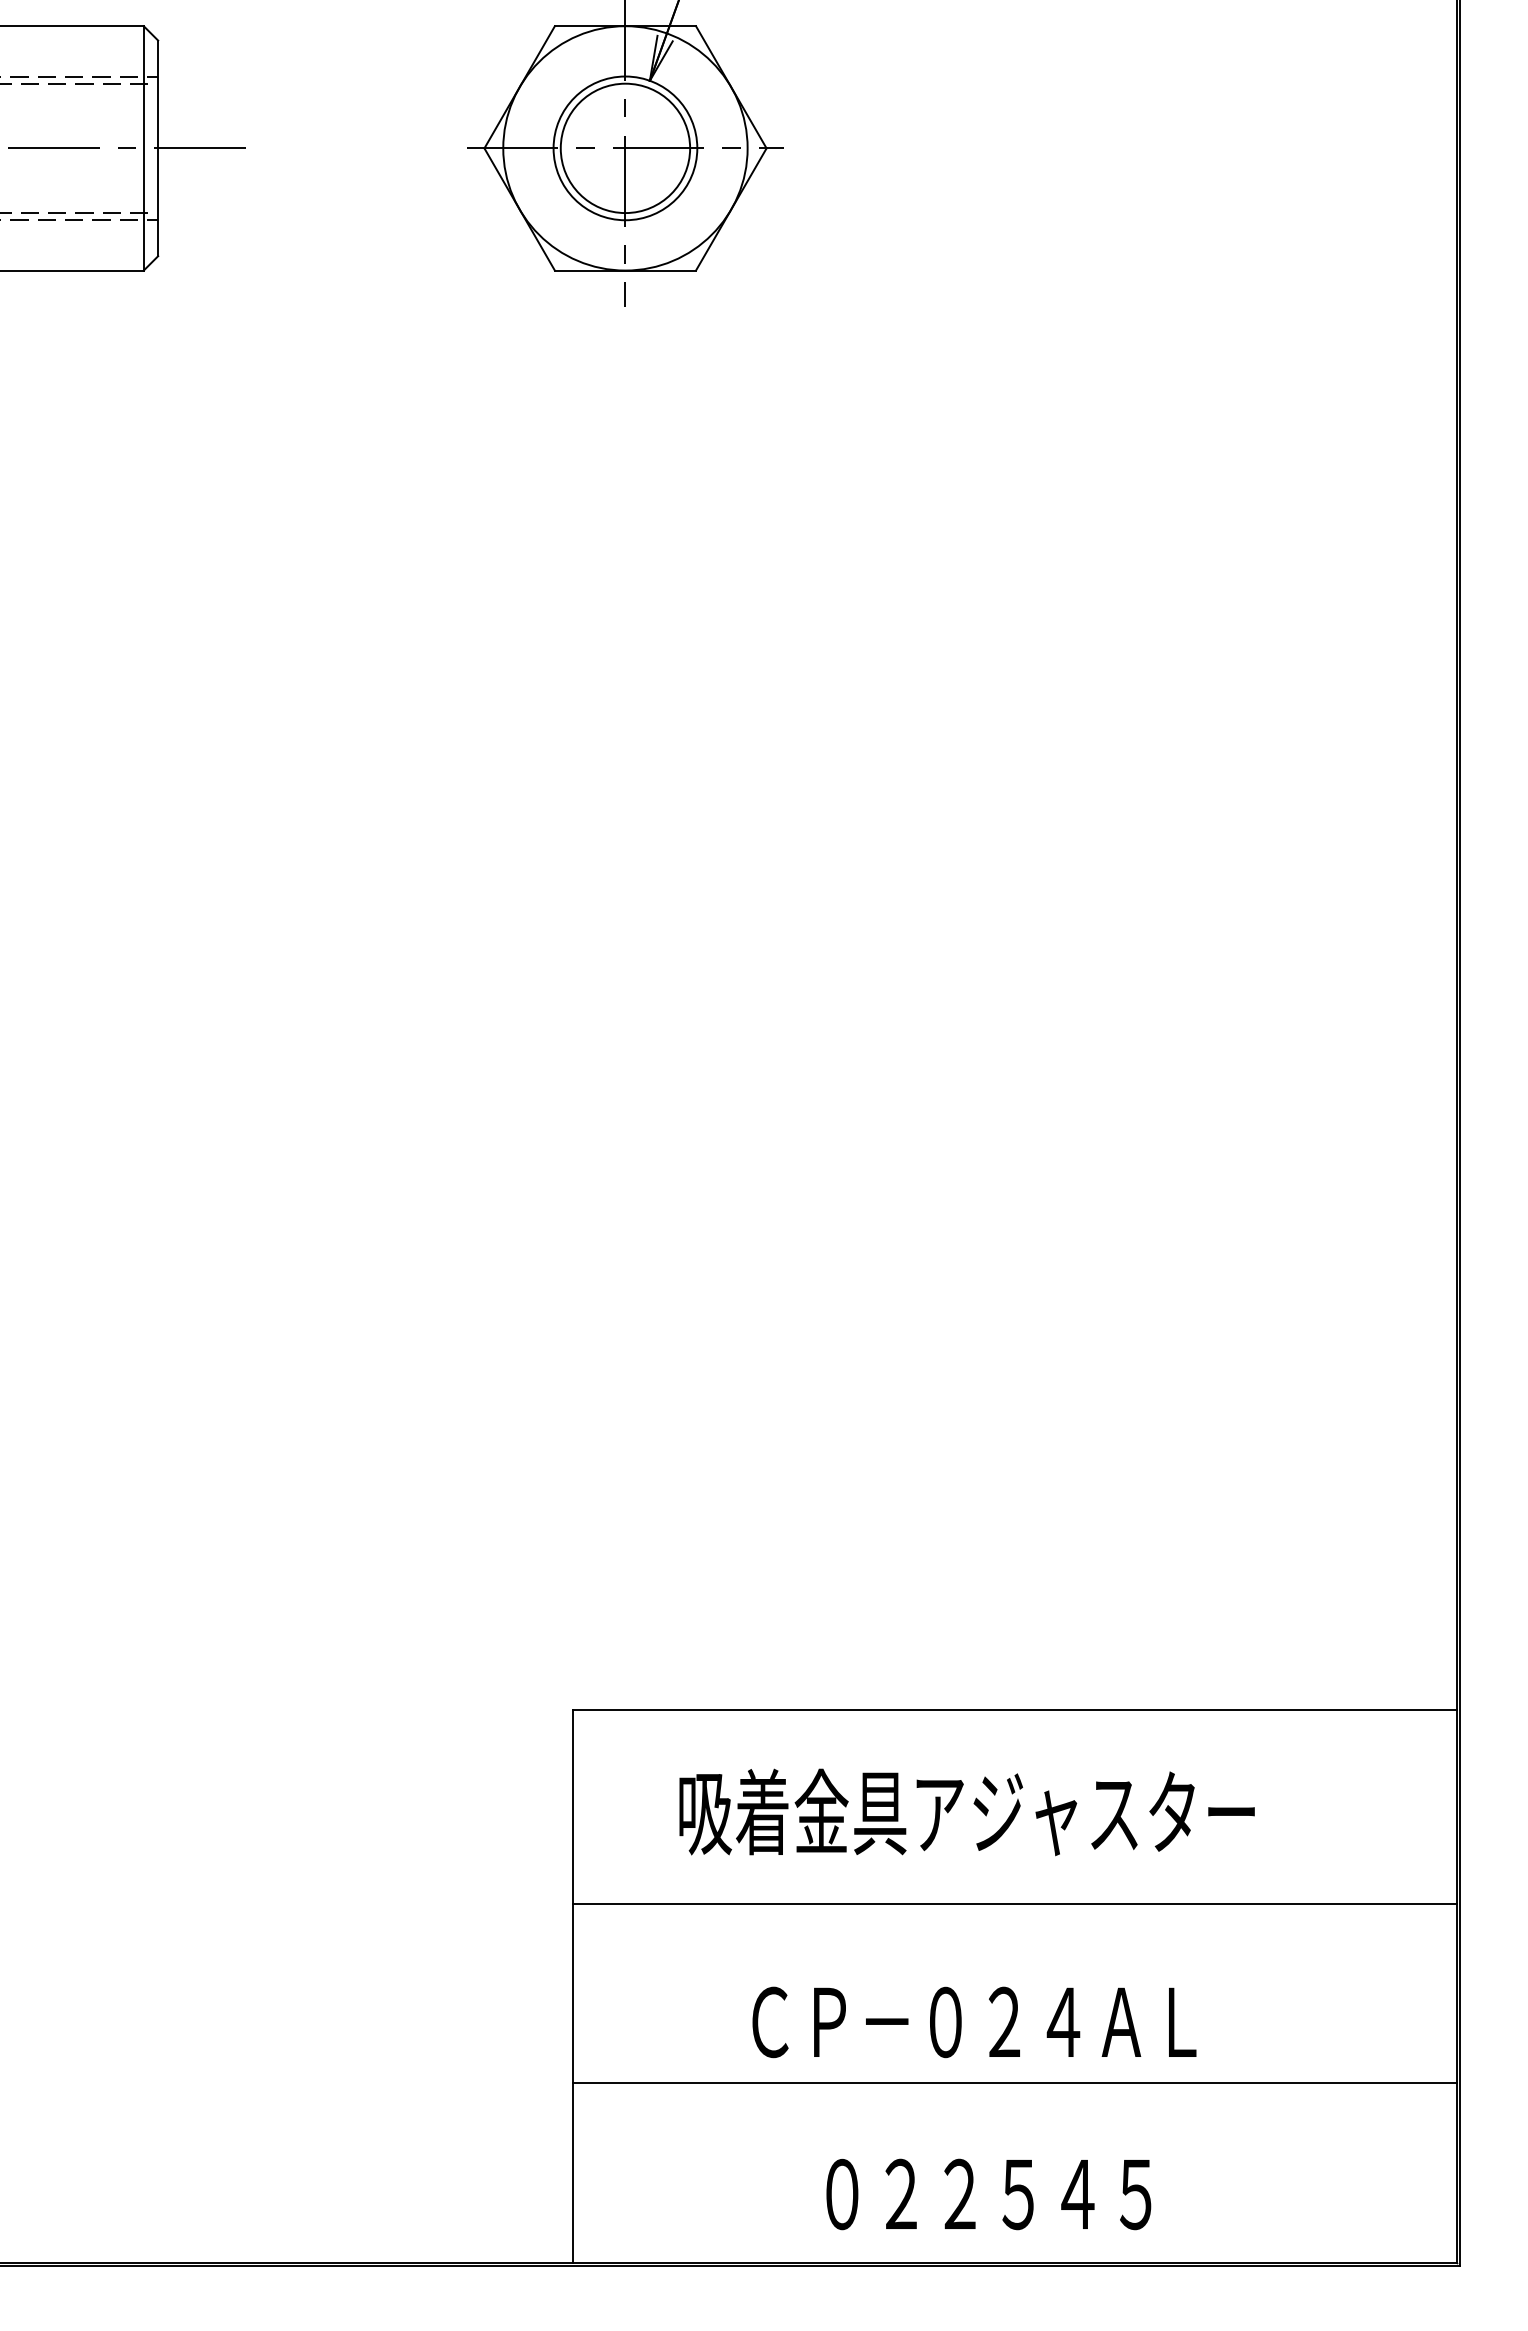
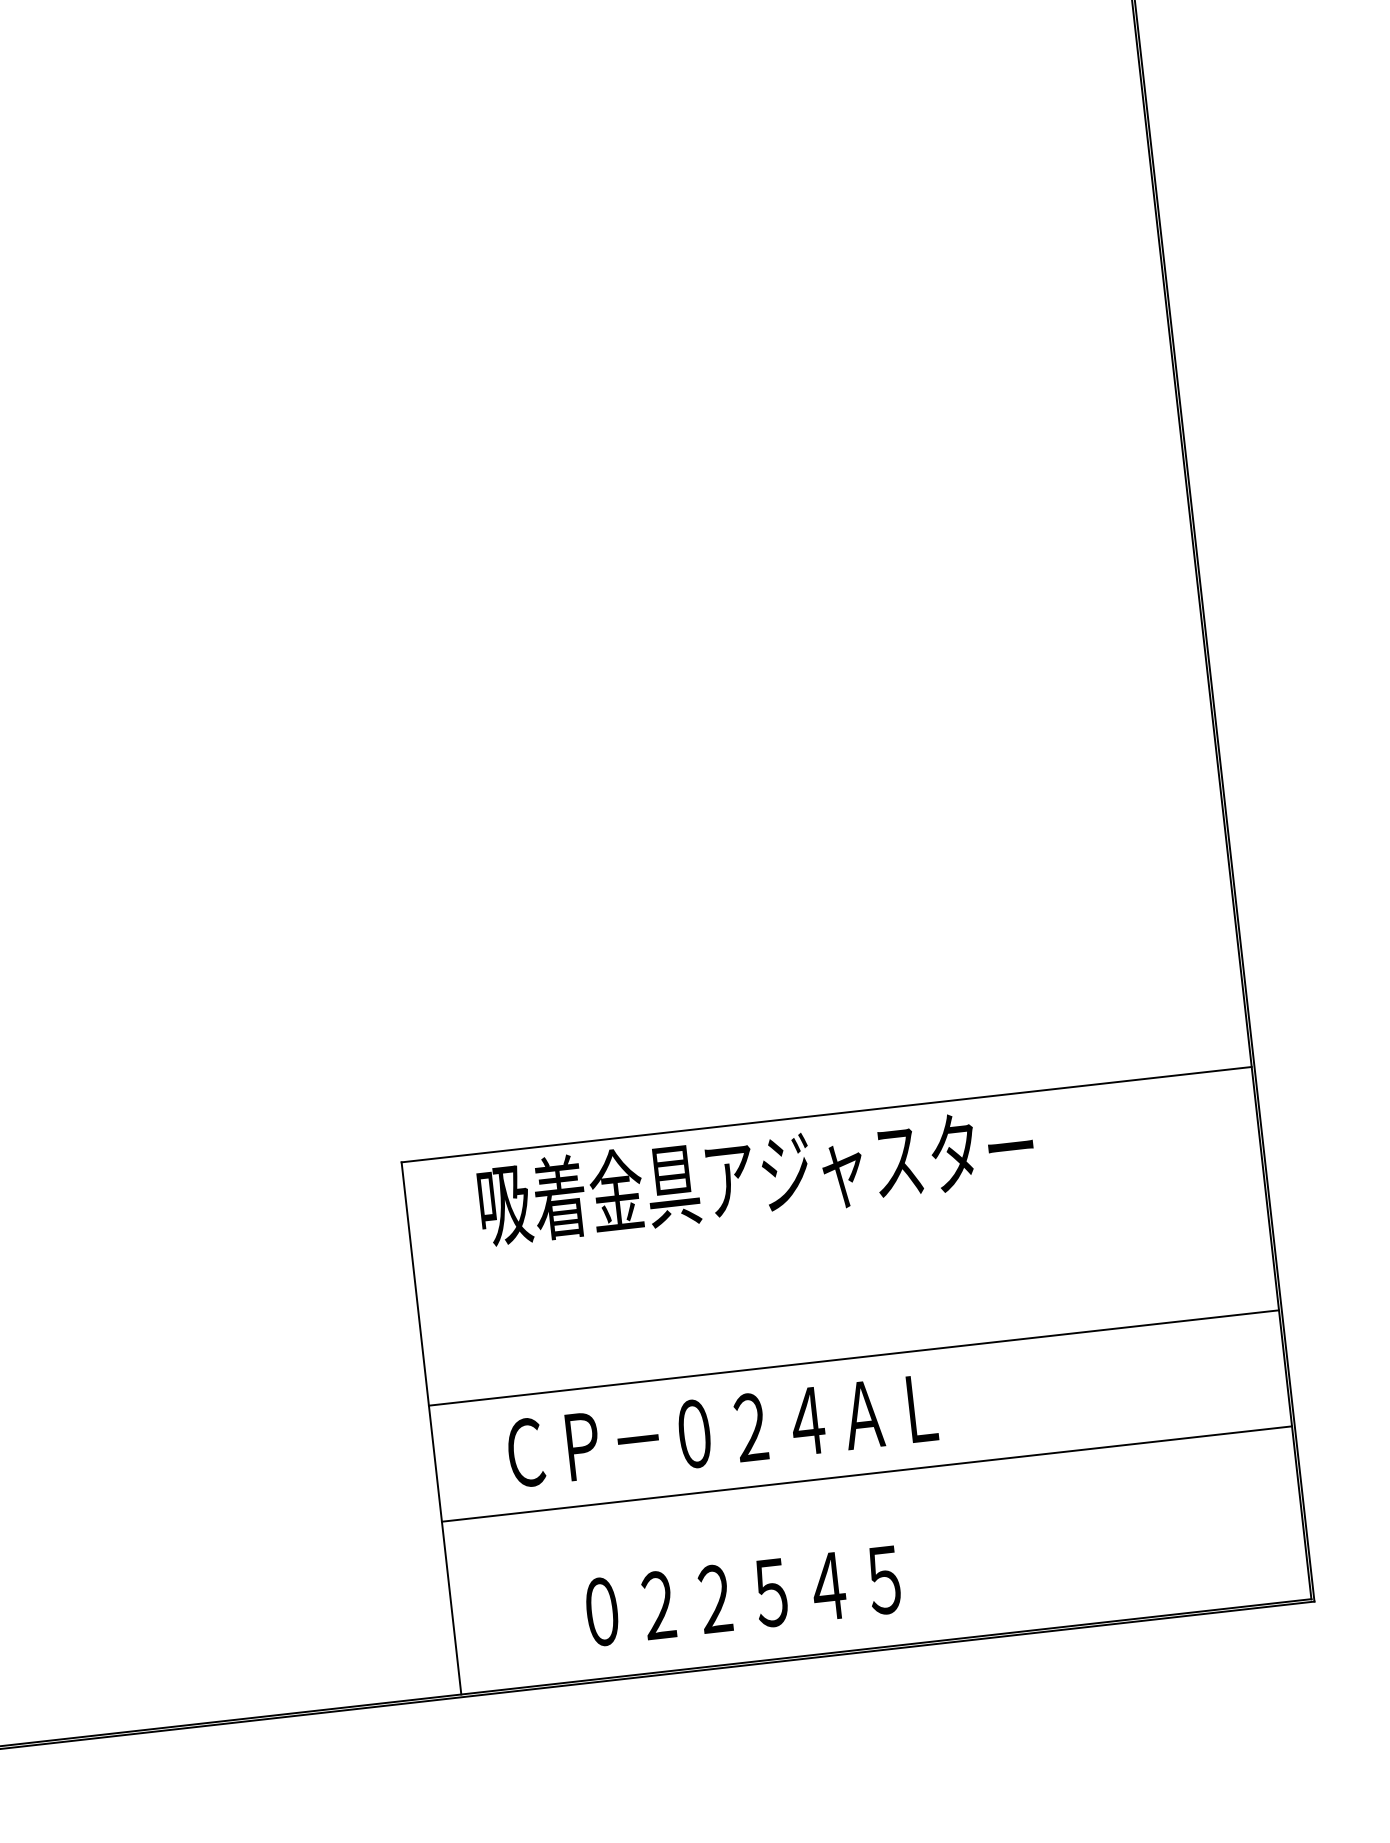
text: (966, 1812) -> (756, 1175), moved
line: (1015, 1903) -> (854, 1357), moved
text: (974, 2022) -> (722, 1430), moved
text: (988, 2194) -> (742, 1596), moved

